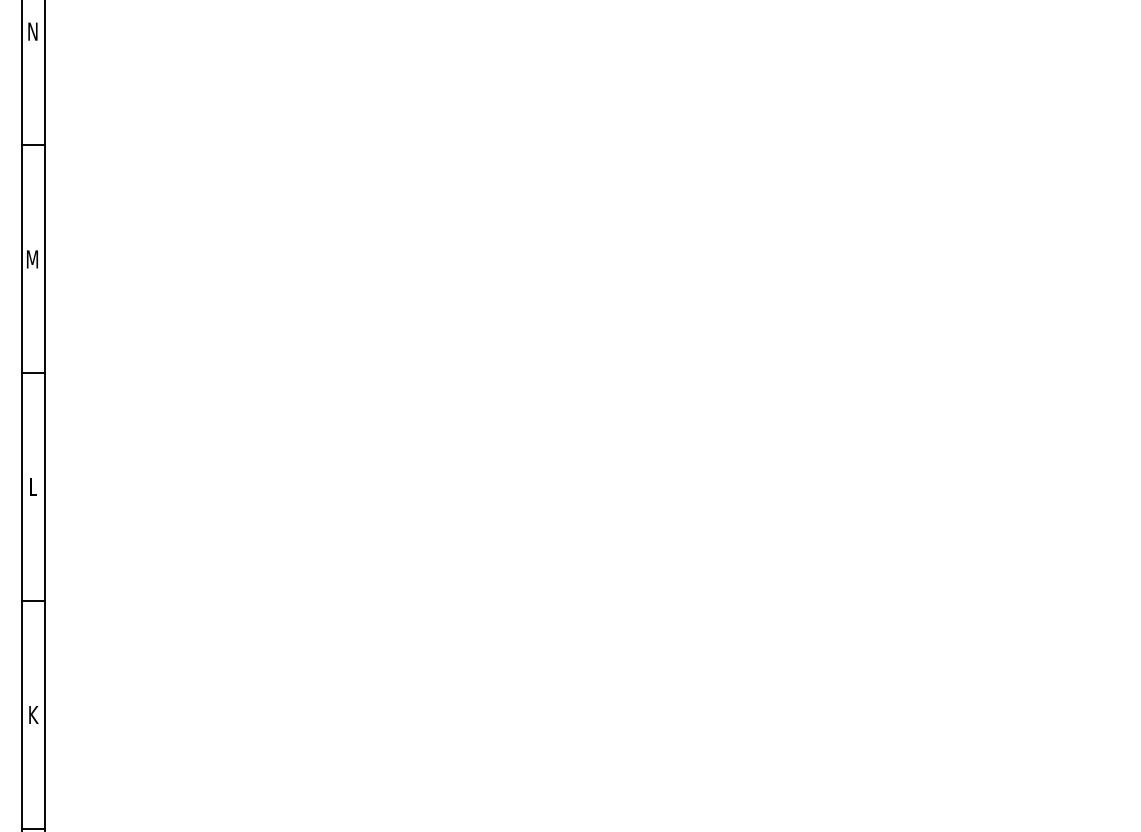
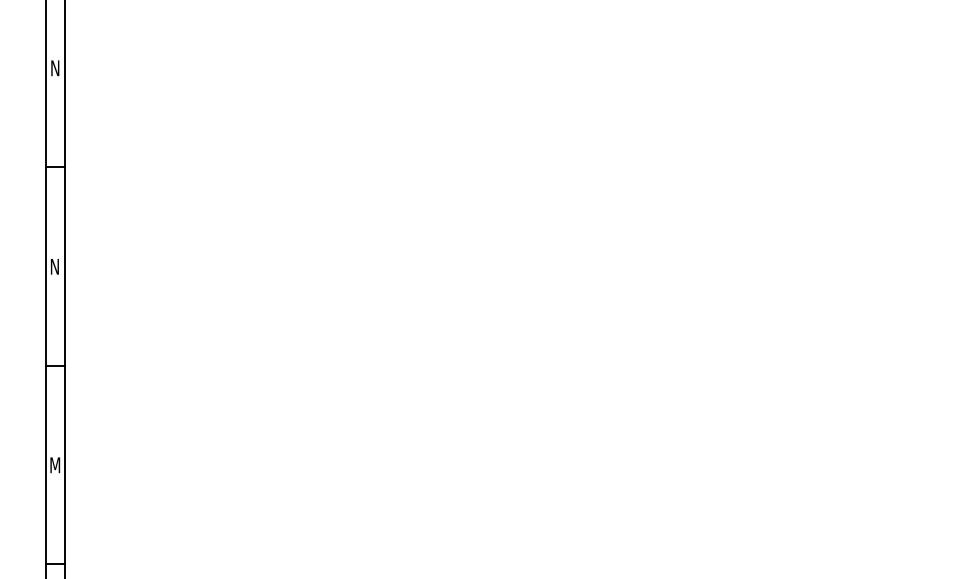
text: (32, 259) -> (54, 266), M -> N
text: (32, 487) -> (54, 465), L -> M

